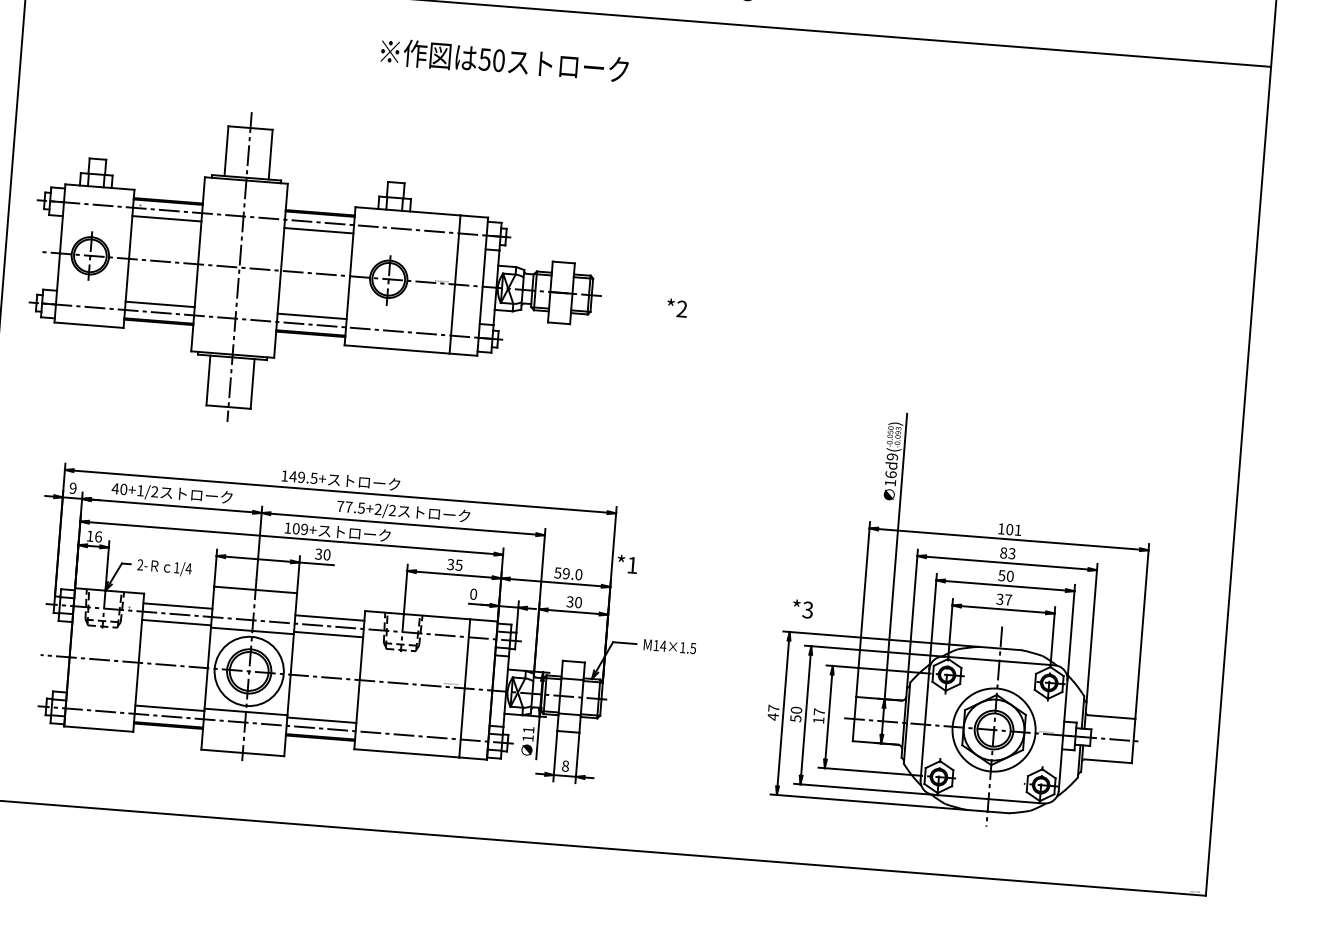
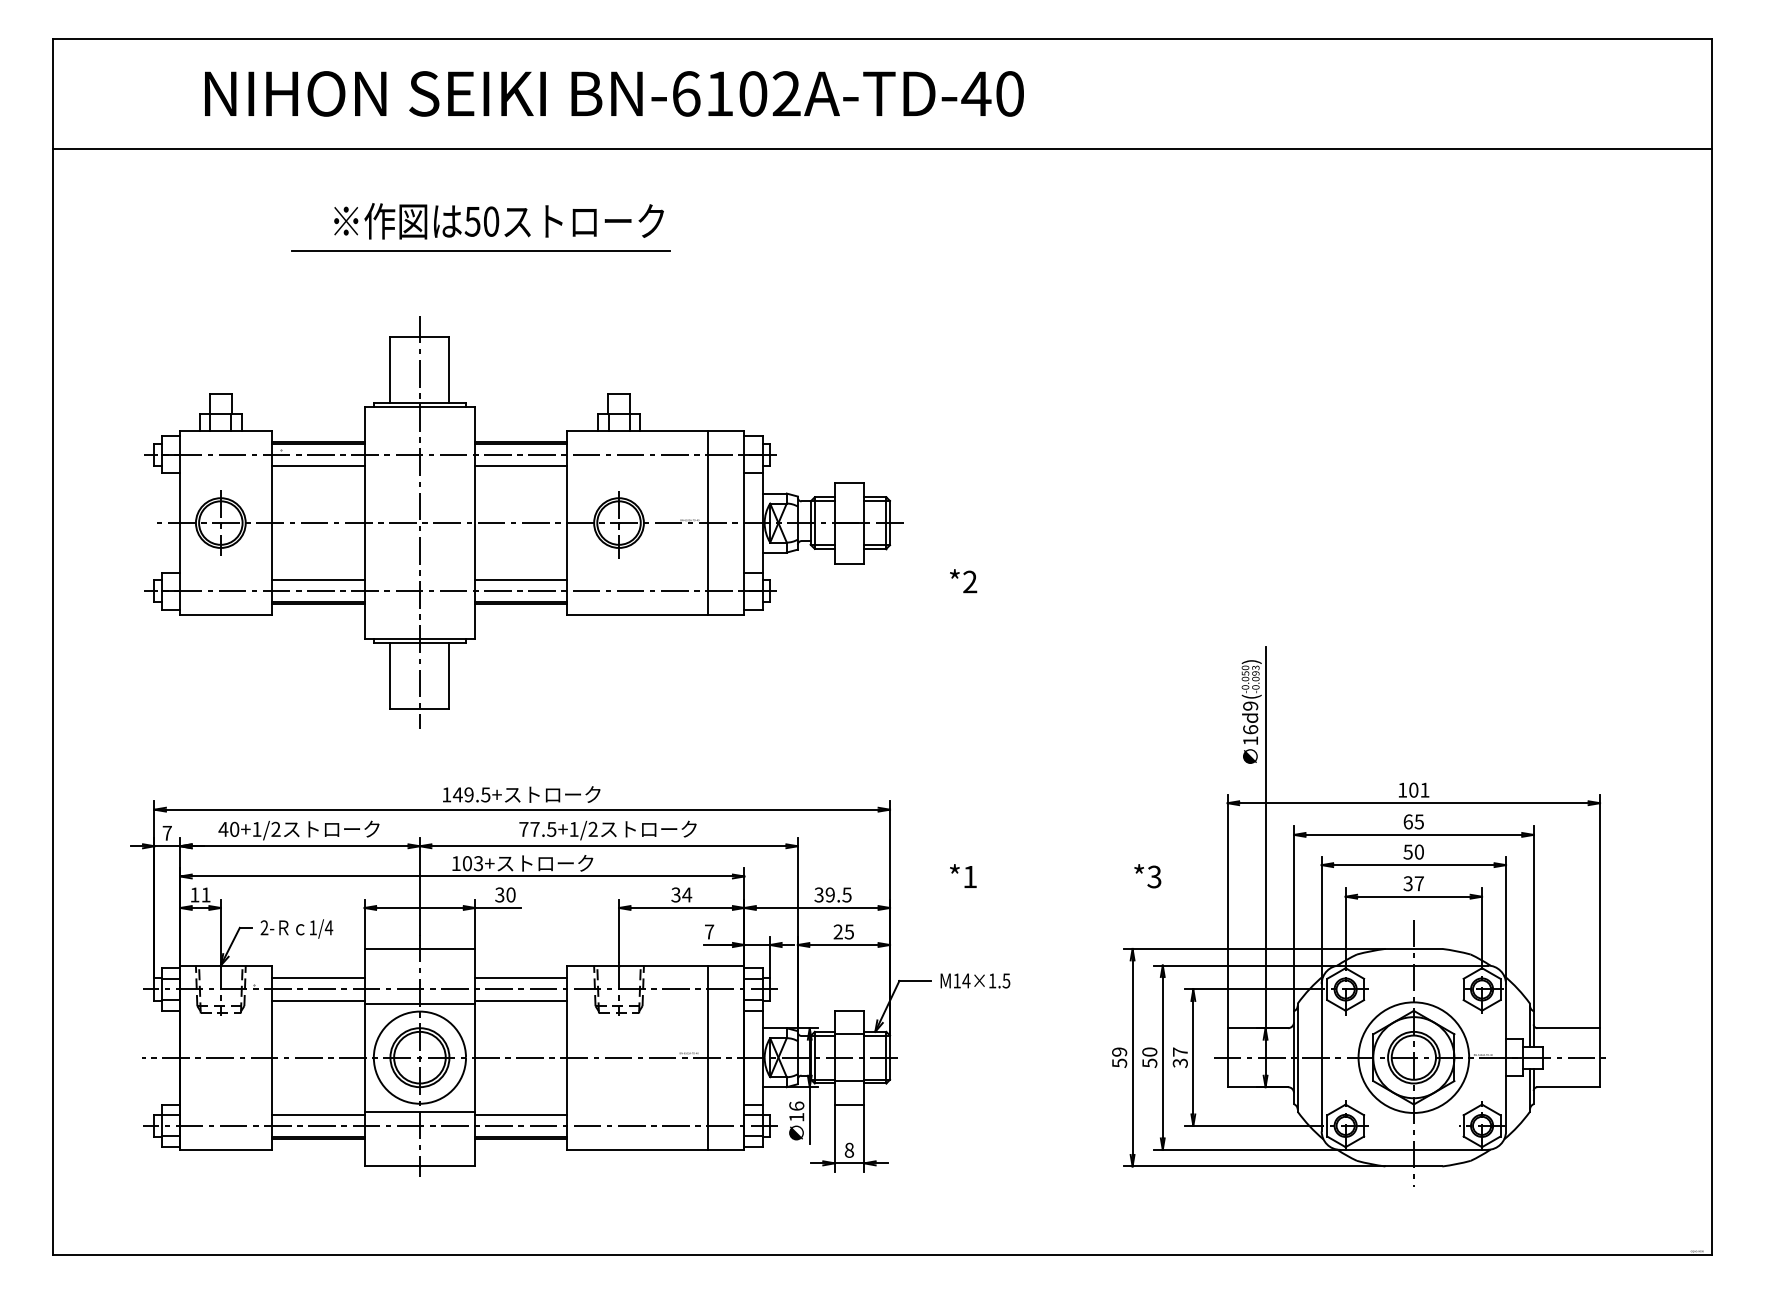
text: (504, 61) -> (498, 221), moved
line: (342, 70) -> (481, 251), added
part: (317, 273) -> (523, 522), moved
text: (677, 308) -> (963, 581), moved
text: (72, 487) -> (166, 832), 9 -> 7
text: (377, 508) -> (573, 828), 77.5+2/2 -> 77.5+1/2
text: (304, 529) -> (478, 863), 109+ -> 103+
text: (98, 536) -> (205, 894), 16 -> 11
text: (1007, 553) -> (1413, 821), 83 -> 65
text: (627, 563) -> (963, 875), moved
text: (459, 564) -> (687, 894), 35 -> 34
text: (568, 573) -> (833, 894), 59.0 -> 39.5
text: (473, 593) -> (709, 931), 0 -> 7
text: (574, 601) -> (843, 931), 30 -> 25
text: (802, 609) -> (1147, 876), moved
text: (773, 712) -> (1119, 1057), 47 -> 59
text: (818, 719) -> (1179, 1062), 17 -> 37
text: (528, 729) -> (796, 1105), 11 -> 16

